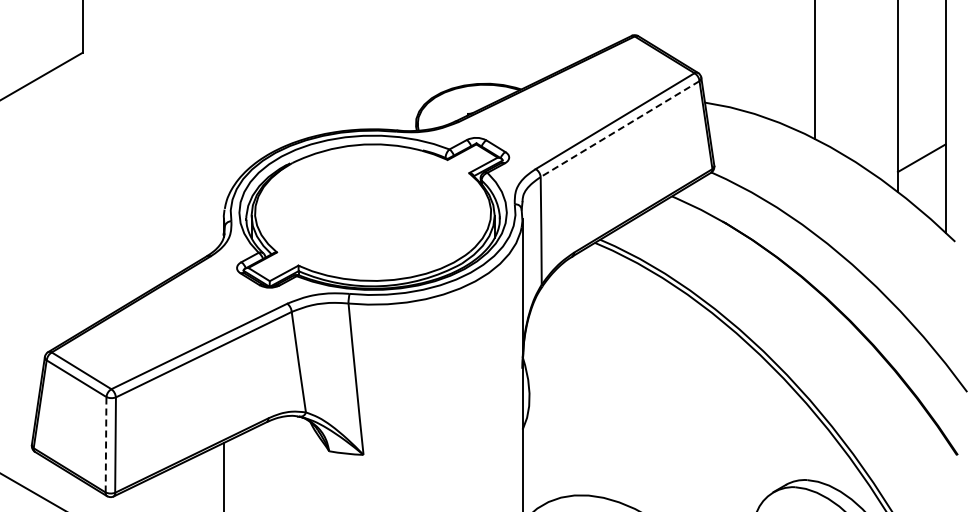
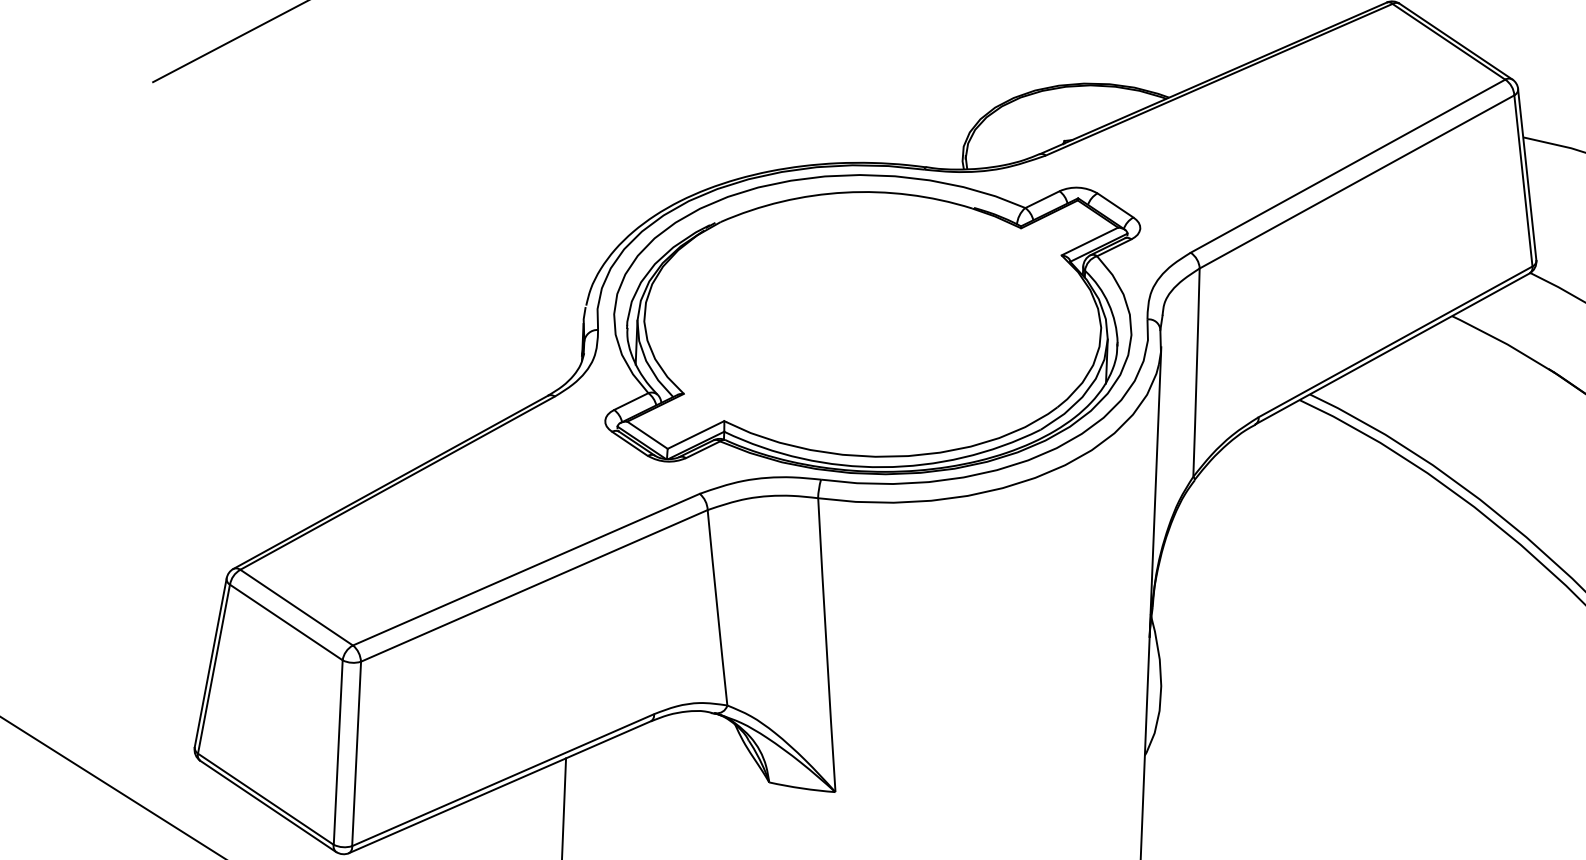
line: (620, 129) -> (1357, 182), dashed -> solid
line: (106, 444) -> (339, 752), dashed -> solid

